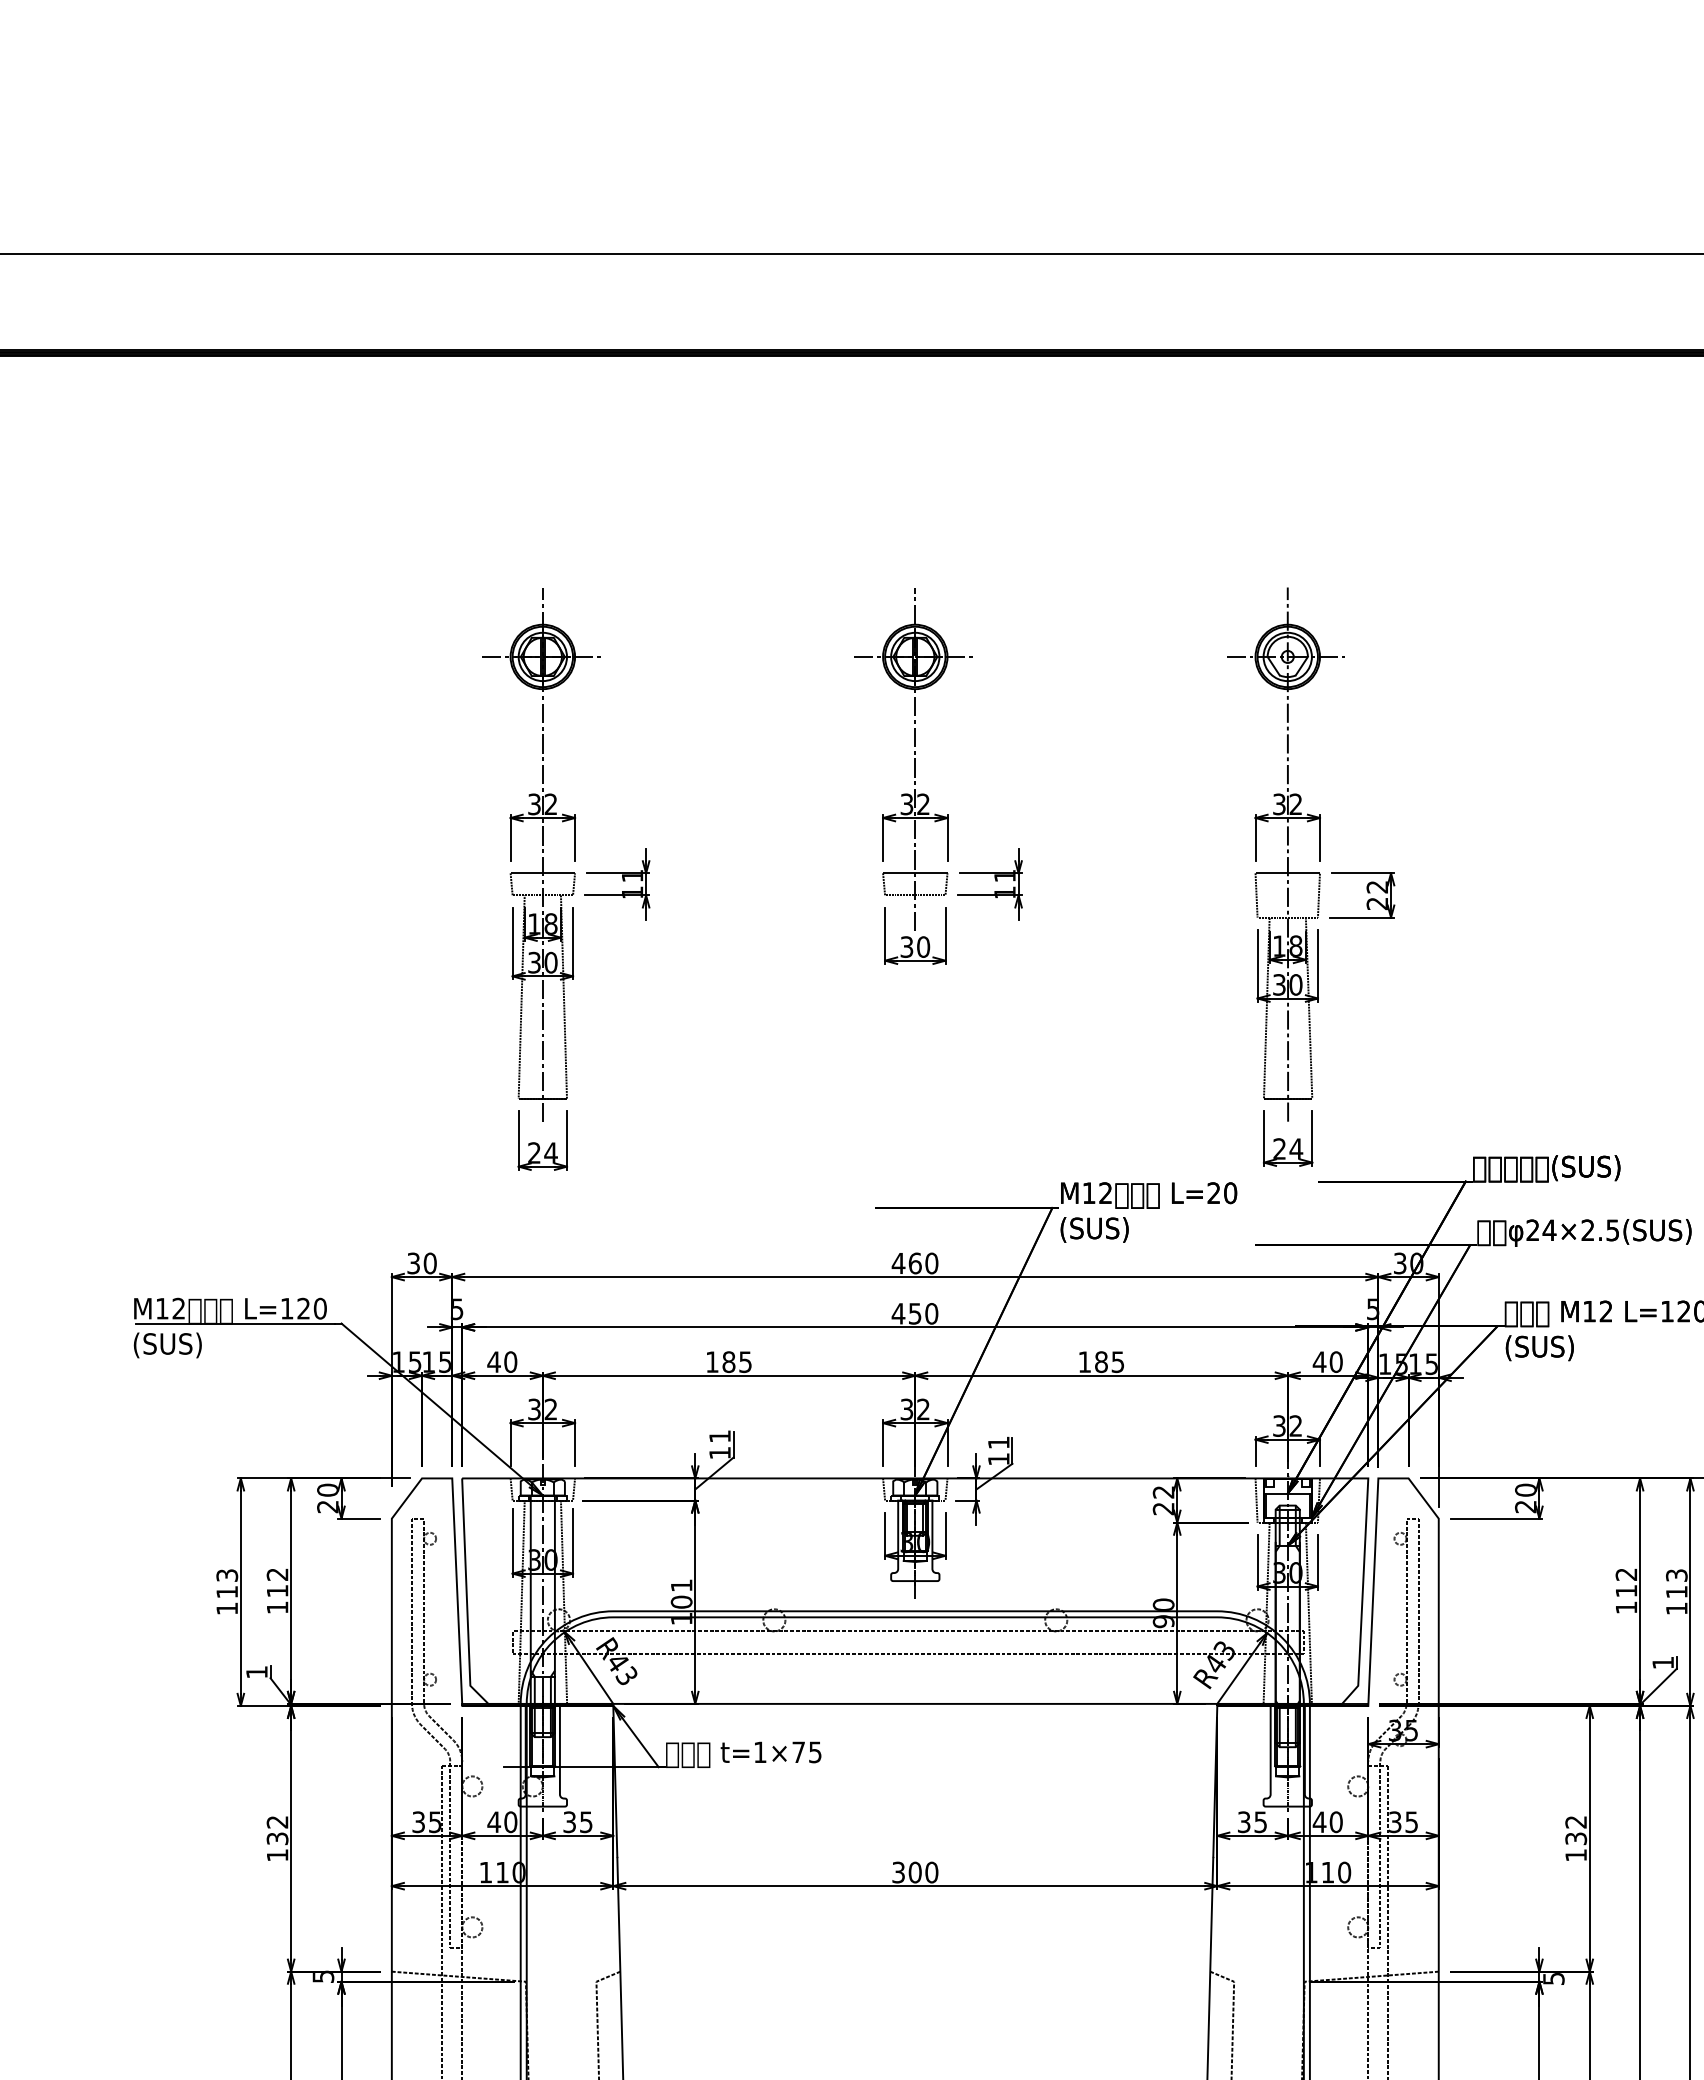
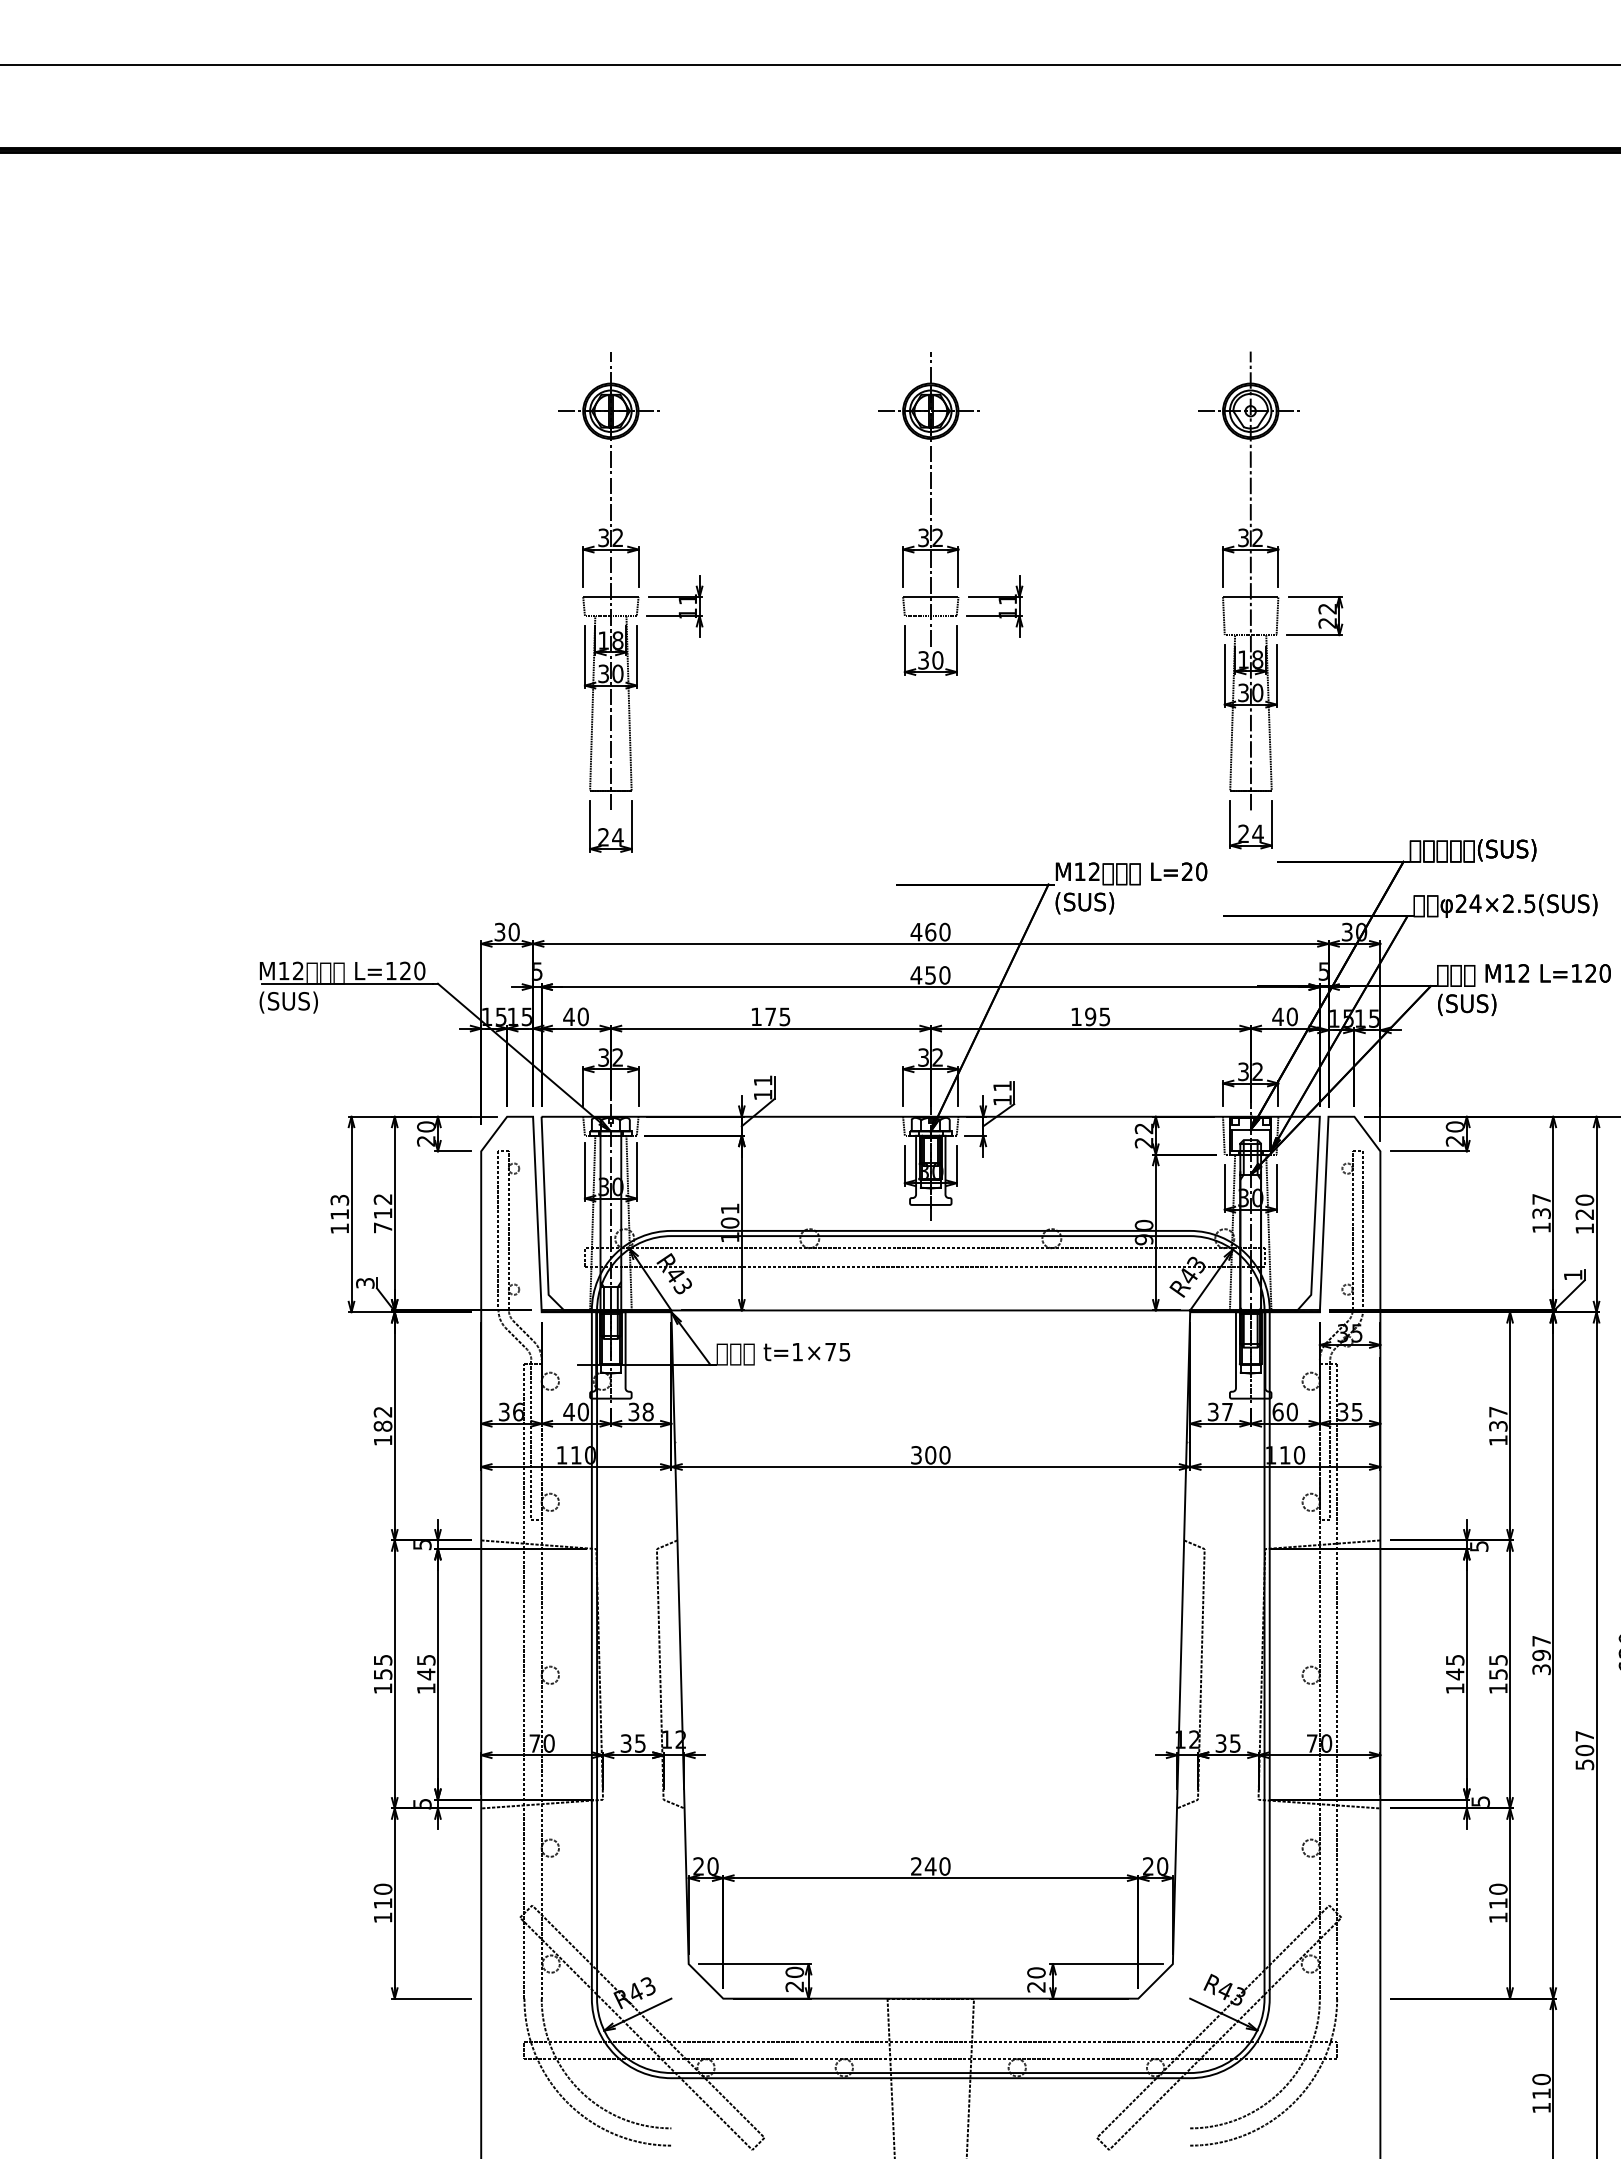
text: (728, 1361) -> (770, 1016), 185 -> 175
text: (1101, 1361) -> (1090, 1016), 185 -> 195
text: (1626, 1582) -> (1541, 1206), 112 -> 137
text: (1676, 1582) -> (1584, 1206), 113 -> 120
text: (278, 1607) -> (383, 1227), 112 -> 712
text: (257, 1672) -> (365, 1283), 1 -> 3
text: (435, 1821) -> (518, 1411), 35 -> 36
text: (585, 1821) -> (647, 1411), 35 -> 38
text: (1318, 1821) -> (1277, 1411), 40 -> 60
text: (1576, 1821) -> (1498, 1411), 132 -> 137
text: (1260, 1822) -> (1227, 1412), 35 -> 37
text: (276, 1837) -> (382, 1425), 132 -> 182

